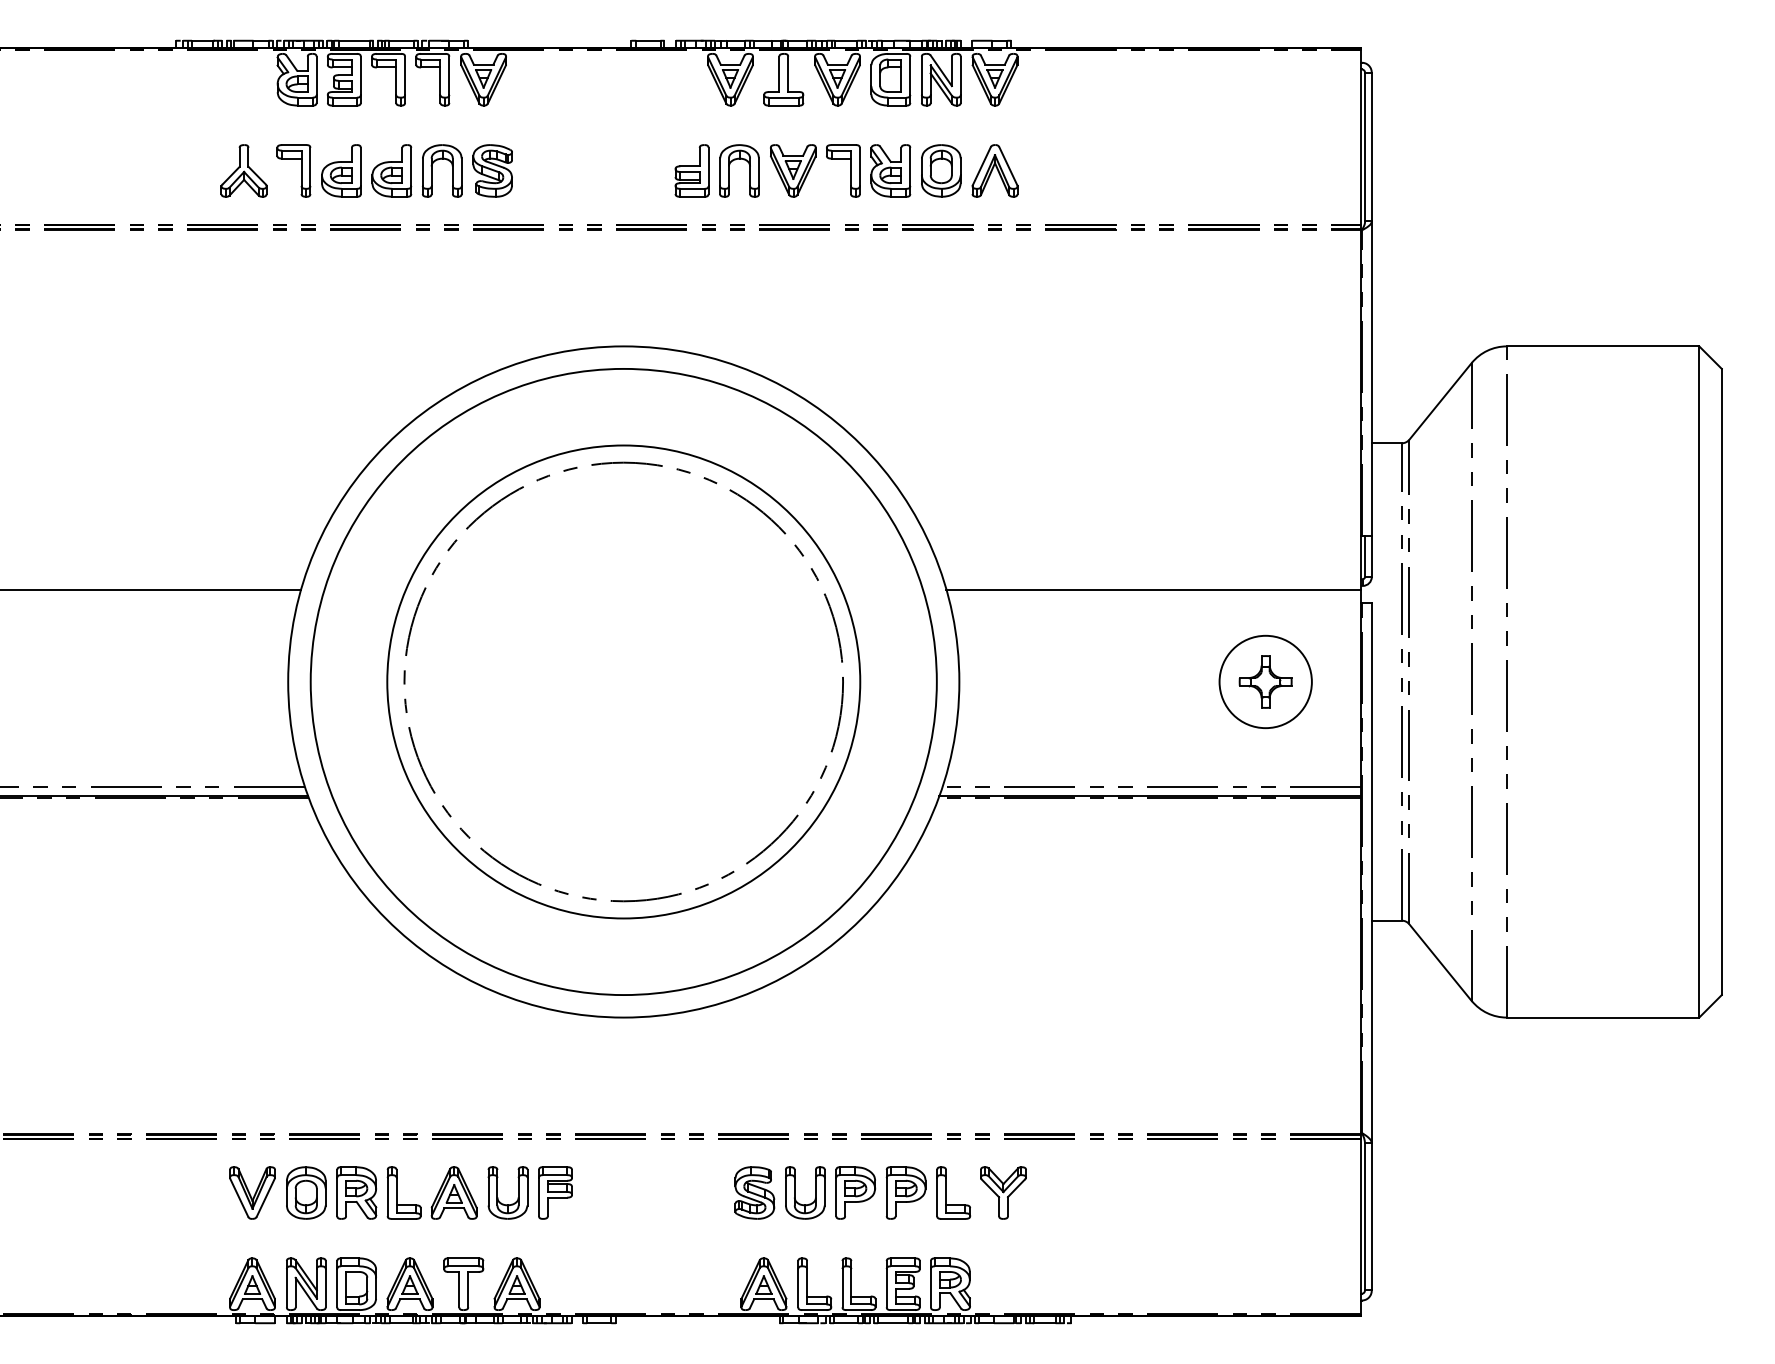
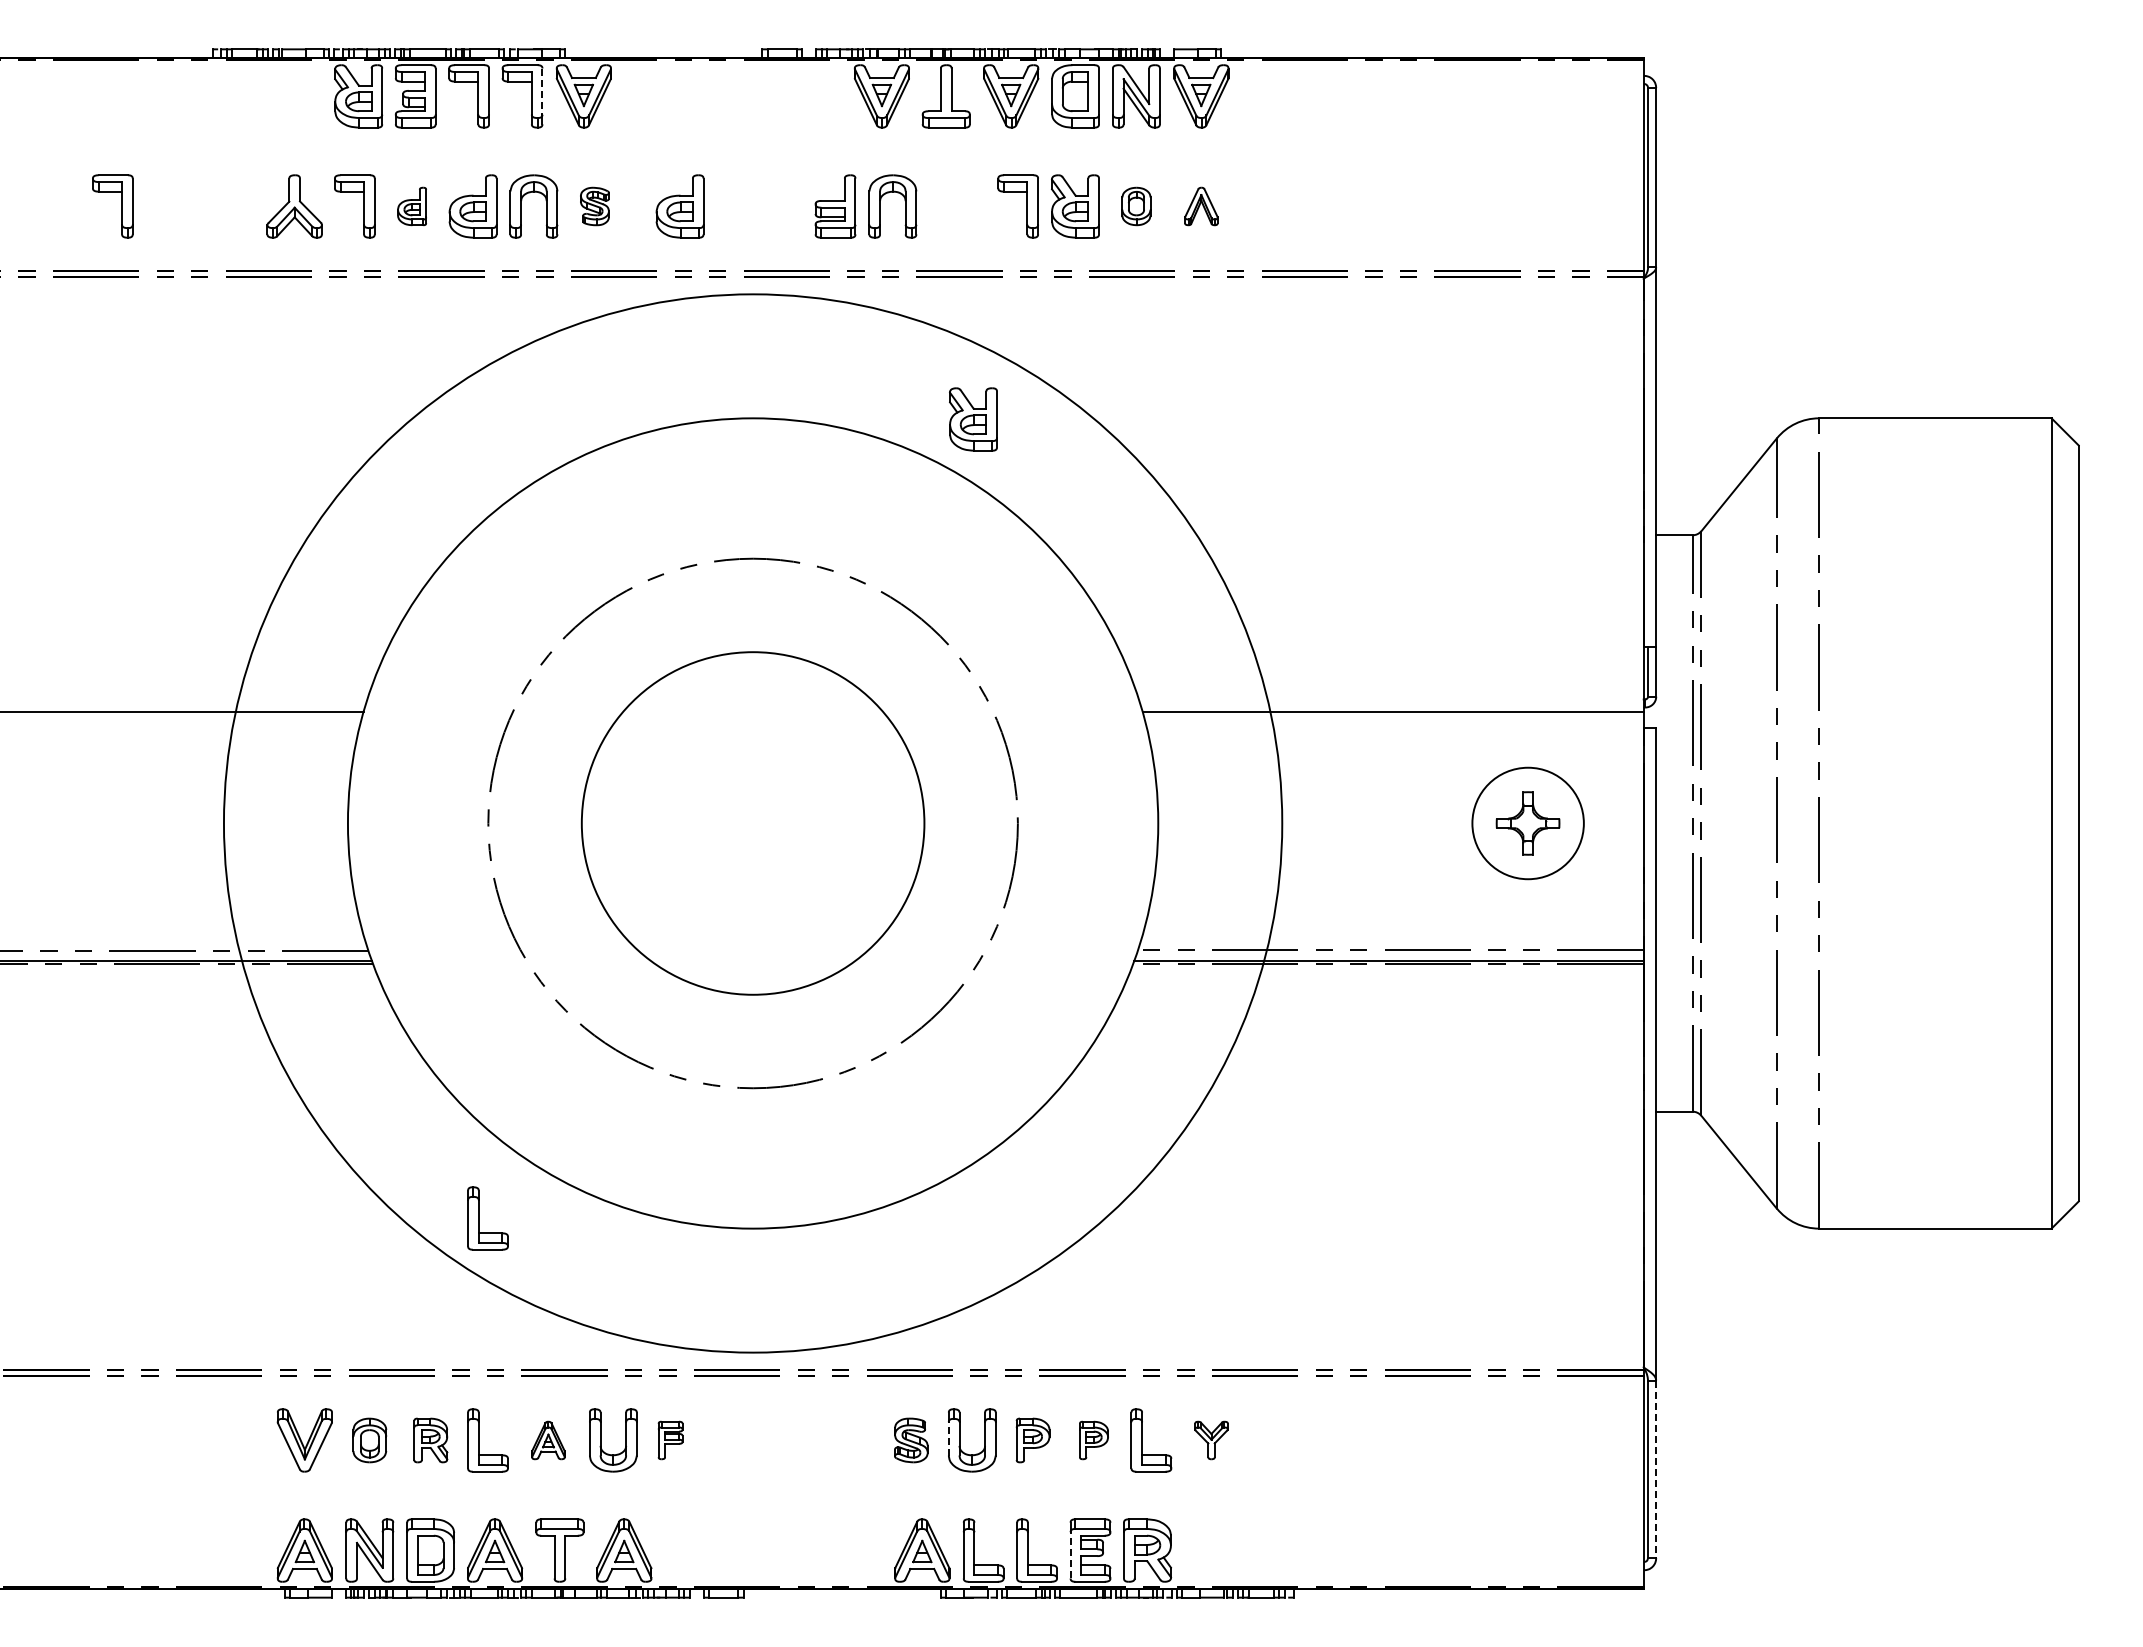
line: (449, 76) -> (542, 92), solid -> dashed
part: (100, 170) -> (121, 206), added
part: (340, 170) -> (411, 206), size x0.6
part: (492, 170) -> (594, 206), size x0.6
part: (562, 170) -> (679, 206), added
part: (793, 170) -> (957, 206), removed
part: (941, 170) -> (1136, 206), size x0.6
part: (995, 170) -> (1201, 206), size x0.6
part: (806, 347) -> (973, 419), added
circle: (623, 682) -> (752, 823), size x0.6
circle: (624, 682) -> (753, 823), size x1.4
part: (397, 1009) -> (479, 1218), added
line: (785, 1191) -> (948, 1438), solid -> dashed
part: (306, 1193) -> (369, 1440), size x0.7
part: (356, 1193) -> (430, 1440), size x0.7
part: (454, 1193) -> (548, 1440), size x0.6
part: (555, 1193) -> (670, 1440), size x0.6
part: (754, 1193) -> (911, 1440), size x0.7
part: (855, 1193) -> (1032, 1440), size x0.7
part: (905, 1193) -> (1093, 1440), size x0.6
part: (1003, 1193) -> (1211, 1440), size x0.6
line: (1372, 1217) -> (1656, 1469), solid -> dashed
line: (886, 1287) -> (1070, 1554), solid -> dashed

